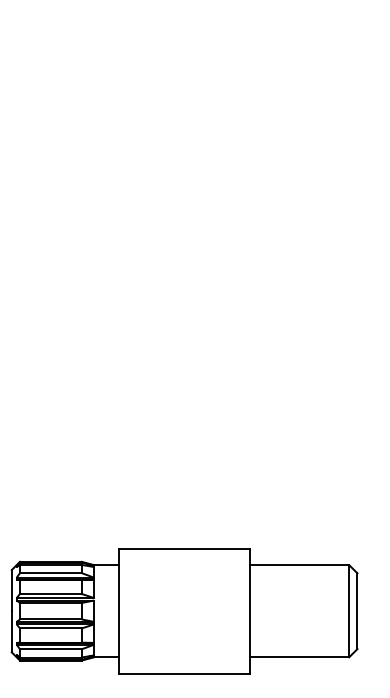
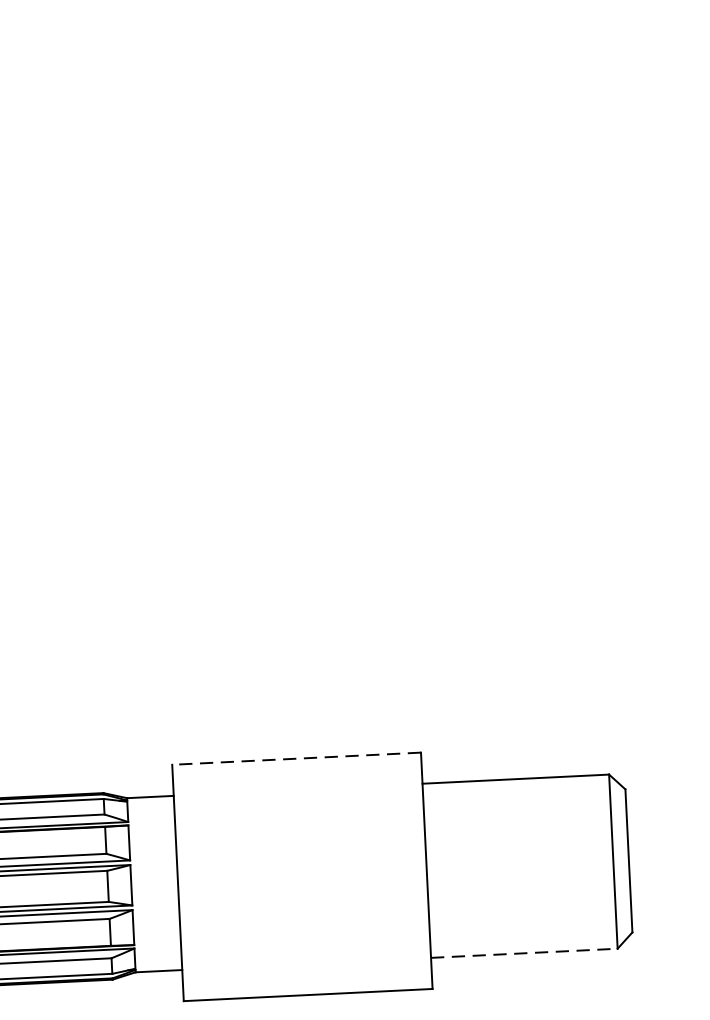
line: (184, 548) -> (296, 758), solid -> dashed
line: (300, 657) -> (525, 953), solid -> dashed

